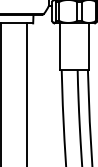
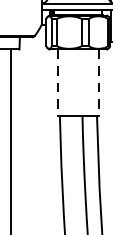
line: (60, 47) -> (58, 83), solid -> dashed
line: (89, 47) -> (99, 83), solid -> dashed

